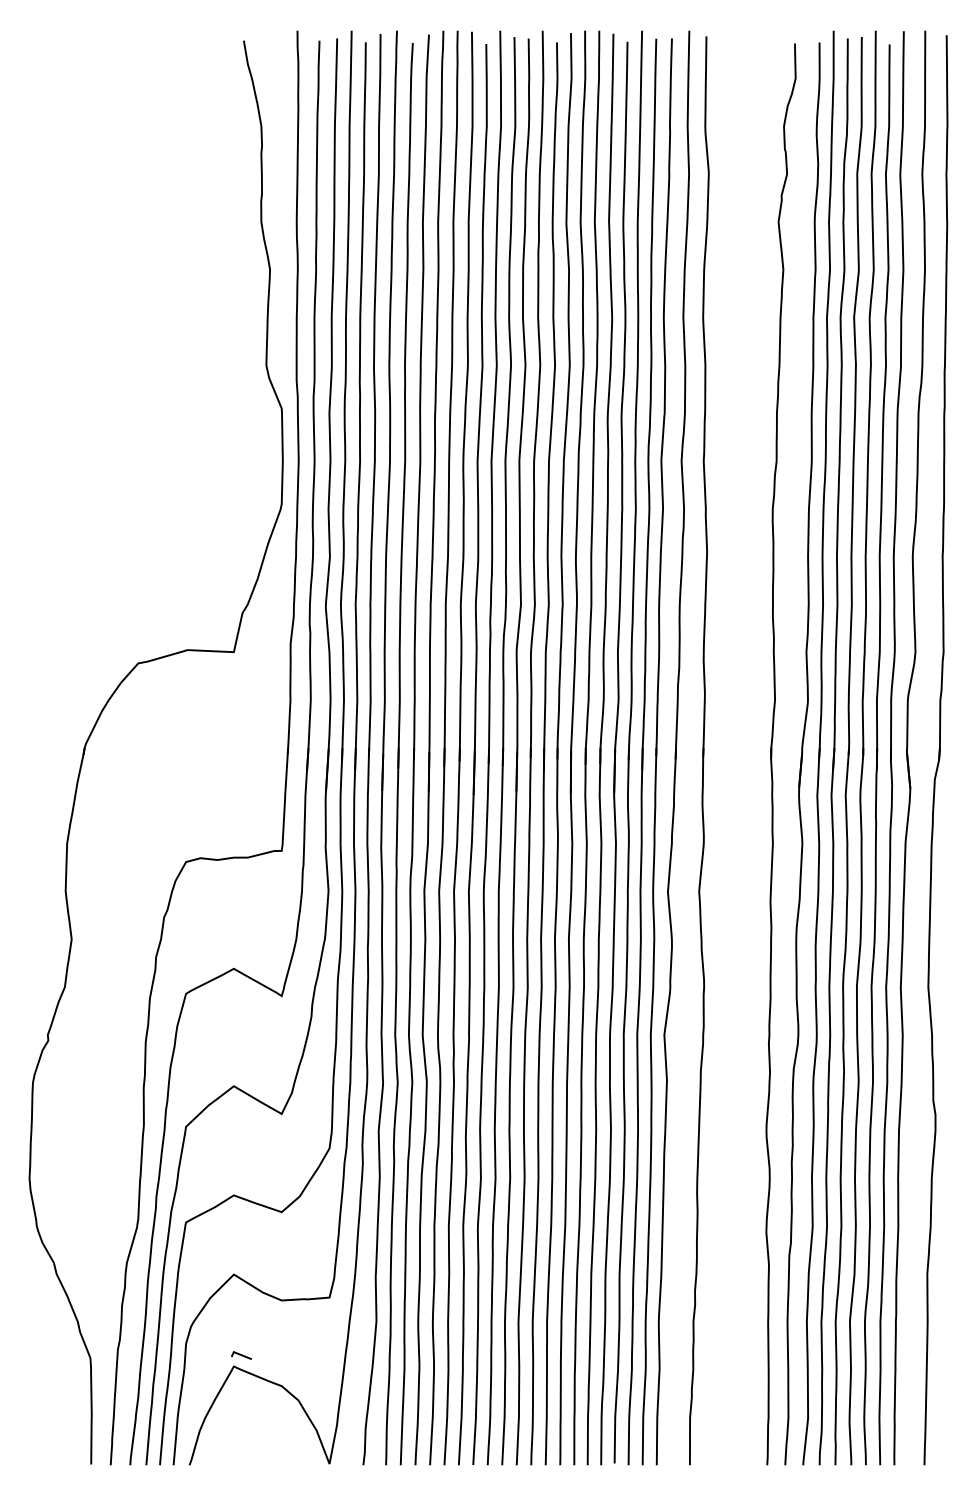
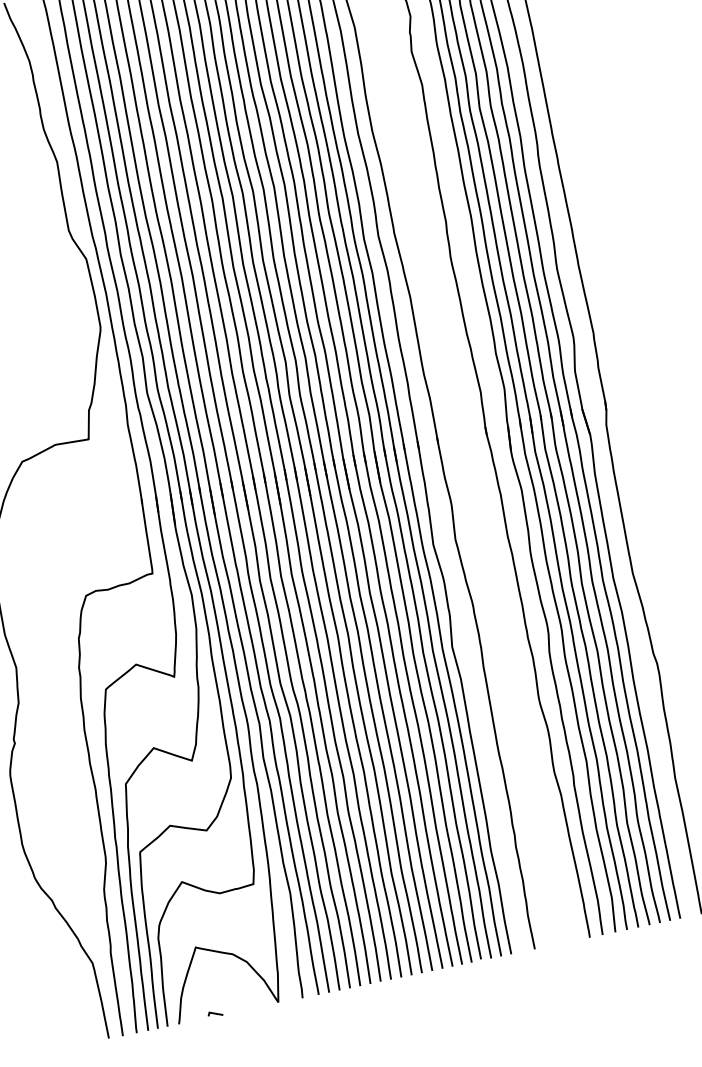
line: (241, 1355) -> (215, 1013), moved

